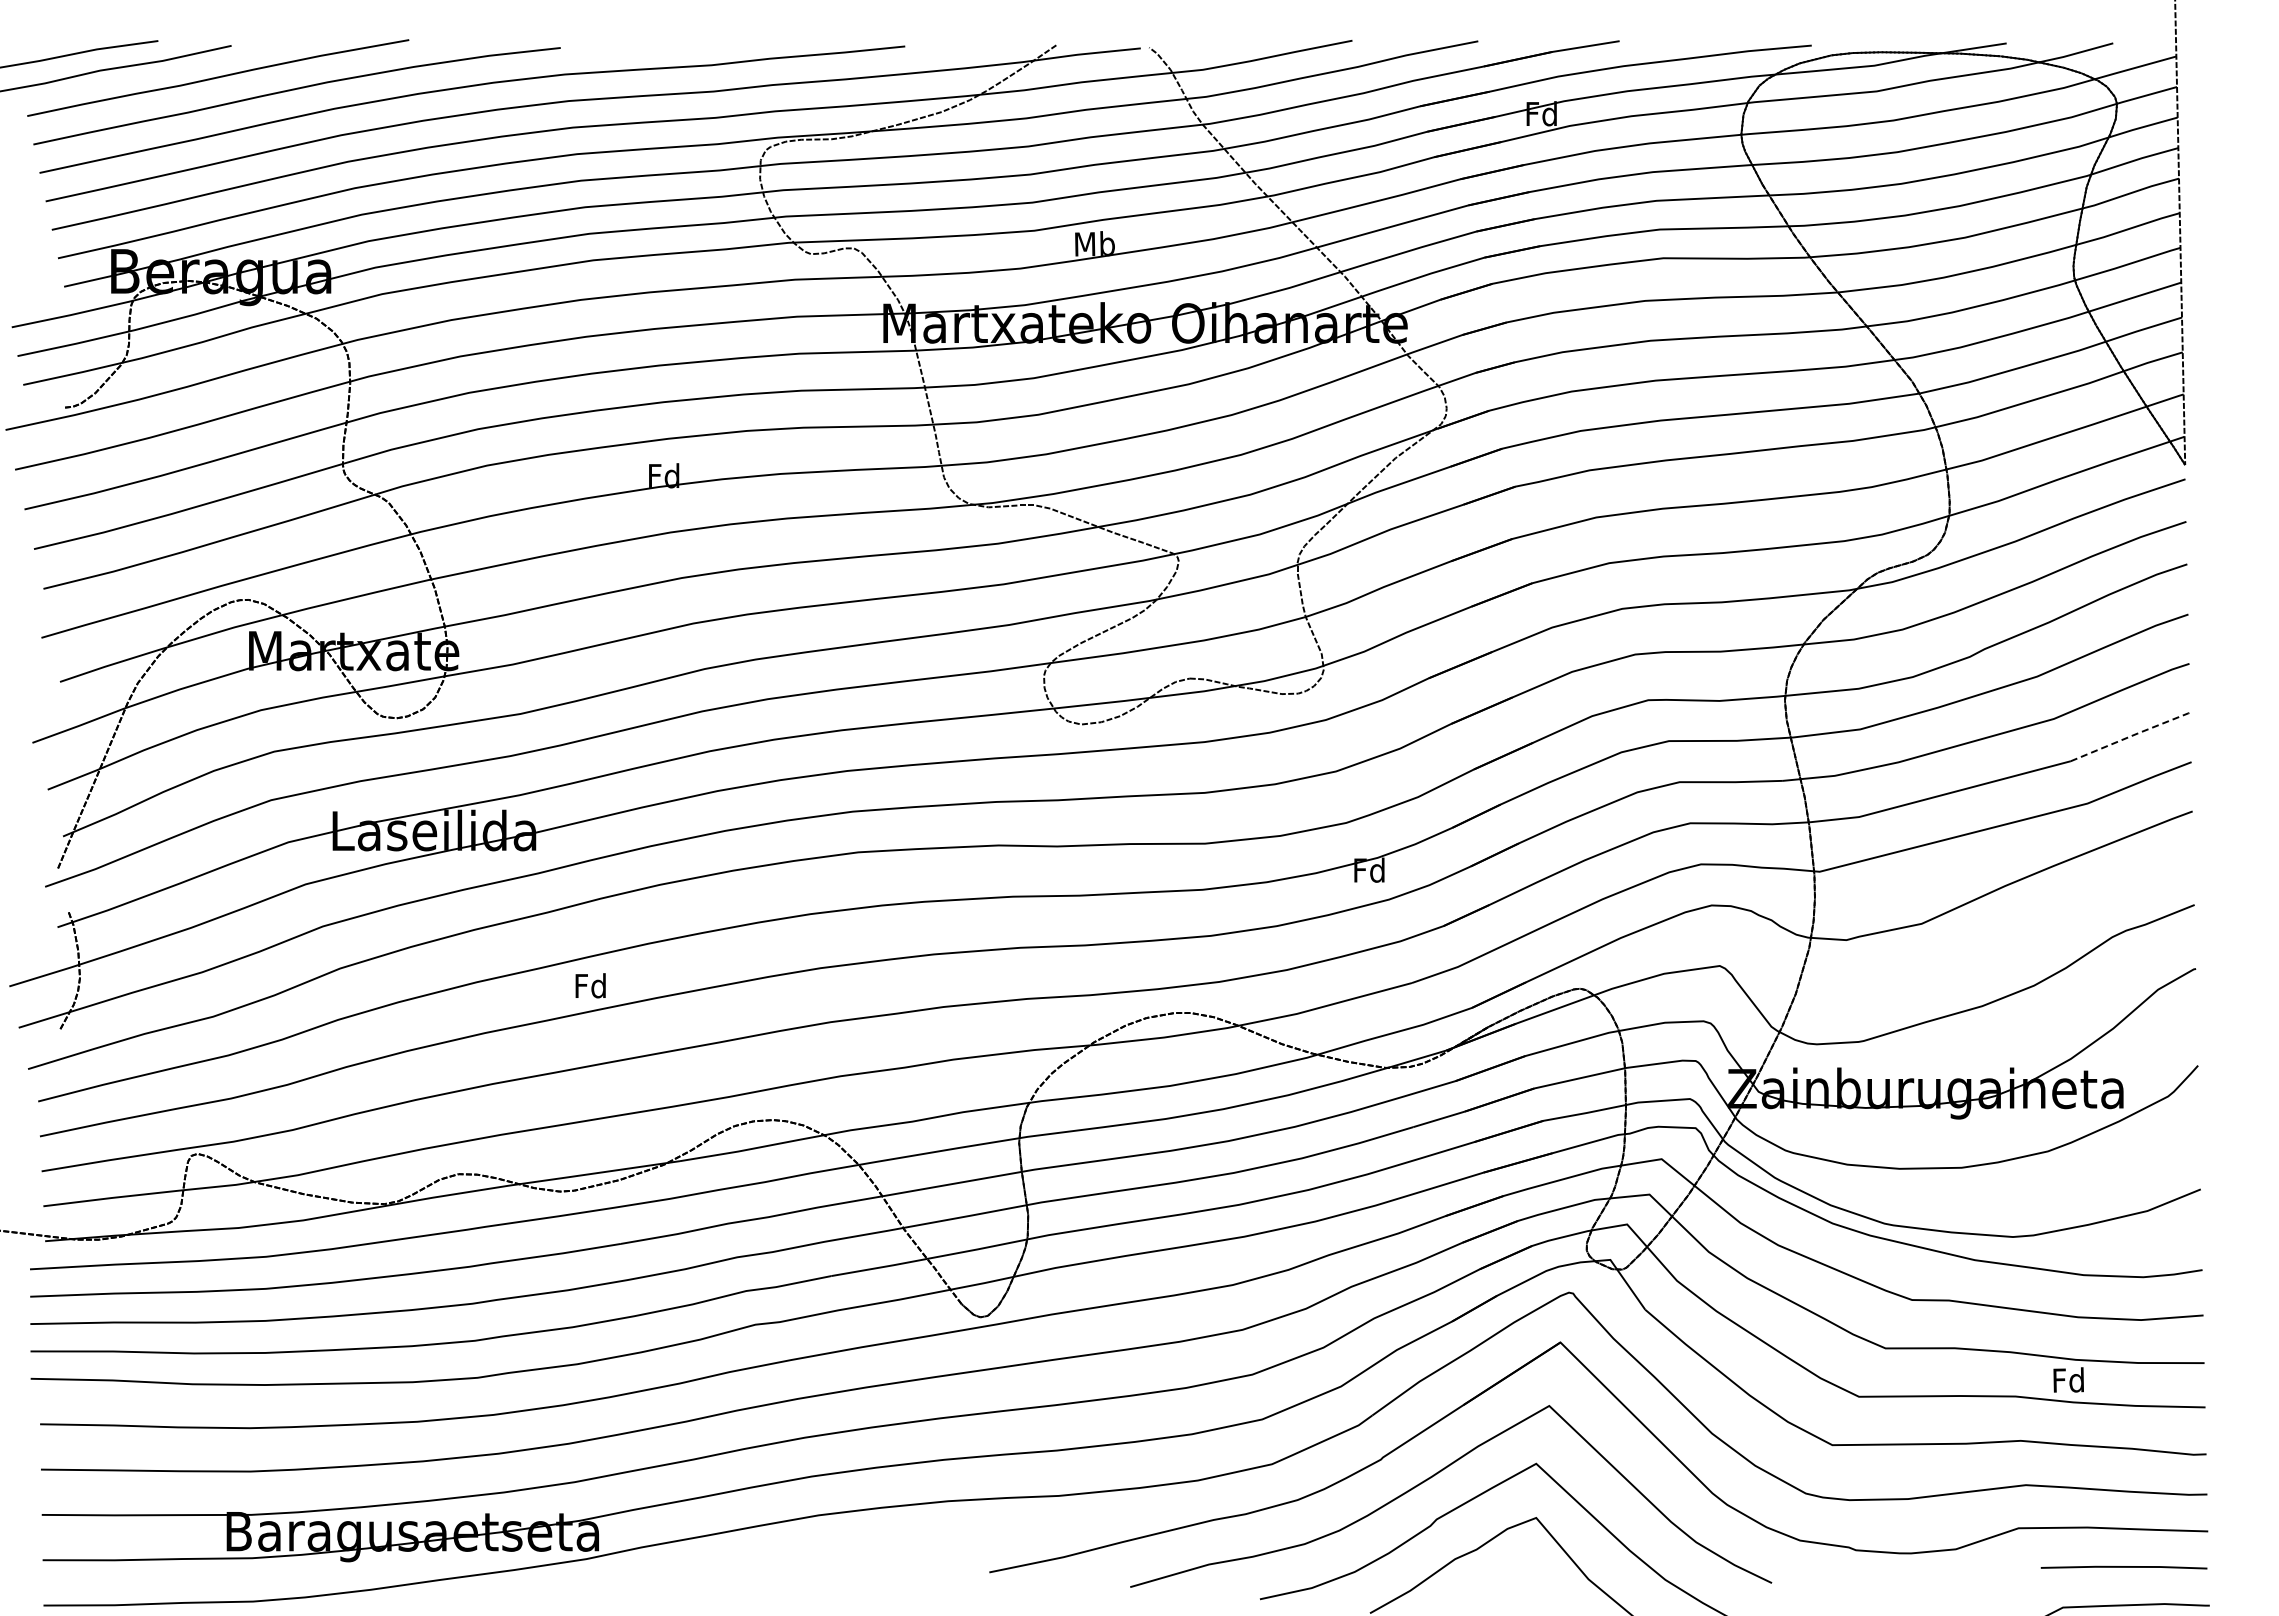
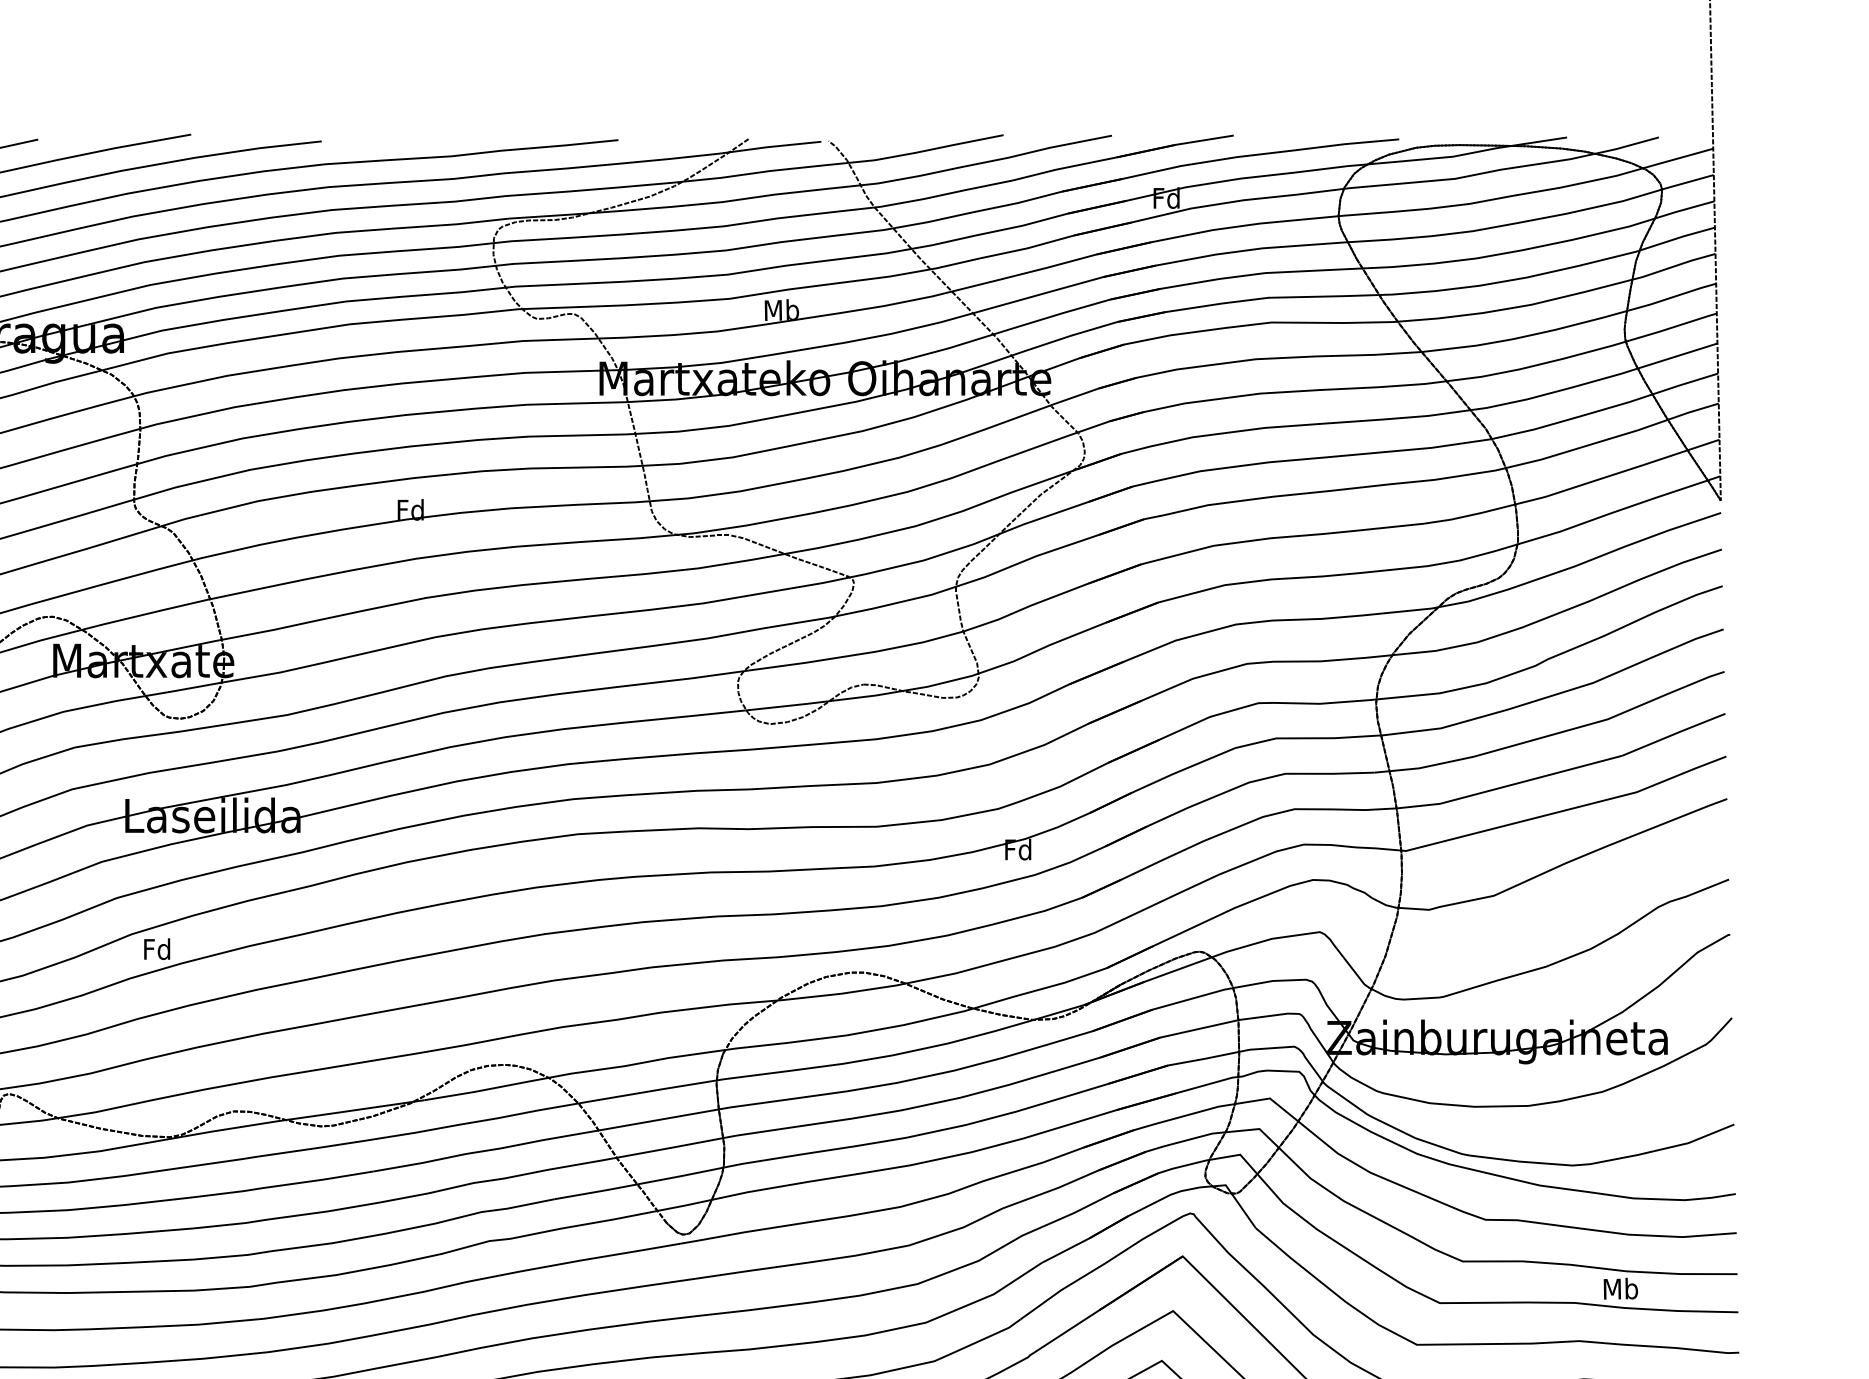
line: (2132, 735) -> (1675, 733), dashed -> solid
text: (590, 985) -> (156, 948), moved
text: (2069, 1379) -> (1621, 1288), Fd -> Mb

